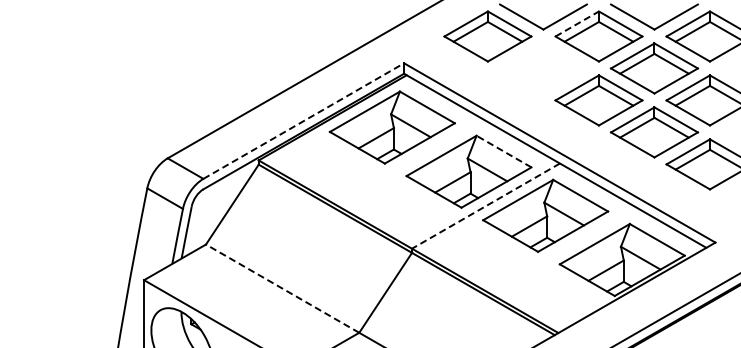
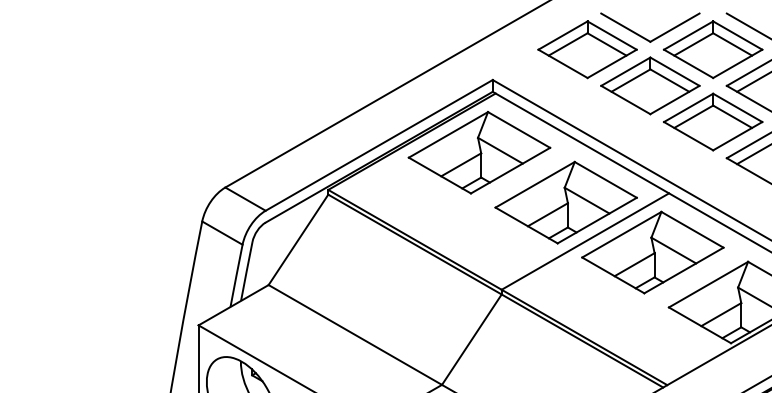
line: (577, 23) -> (688, 34), dashed -> solid
part: (542, 68) -> (649, 85), added
line: (303, 121) -> (378, 145), dashed -> solid
line: (504, 151) -> (606, 179), dashed -> solid
line: (485, 206) -> (584, 242), dashed -> solid
line: (282, 288) -> (355, 334), dashed -> solid

